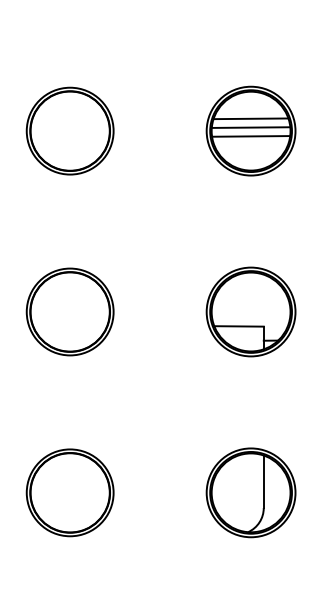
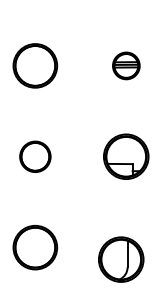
part: (251, 130) -> (126, 65), size x0.6
part: (70, 311) -> (35, 156), size x0.7
part: (251, 492) -> (121, 259), moved

